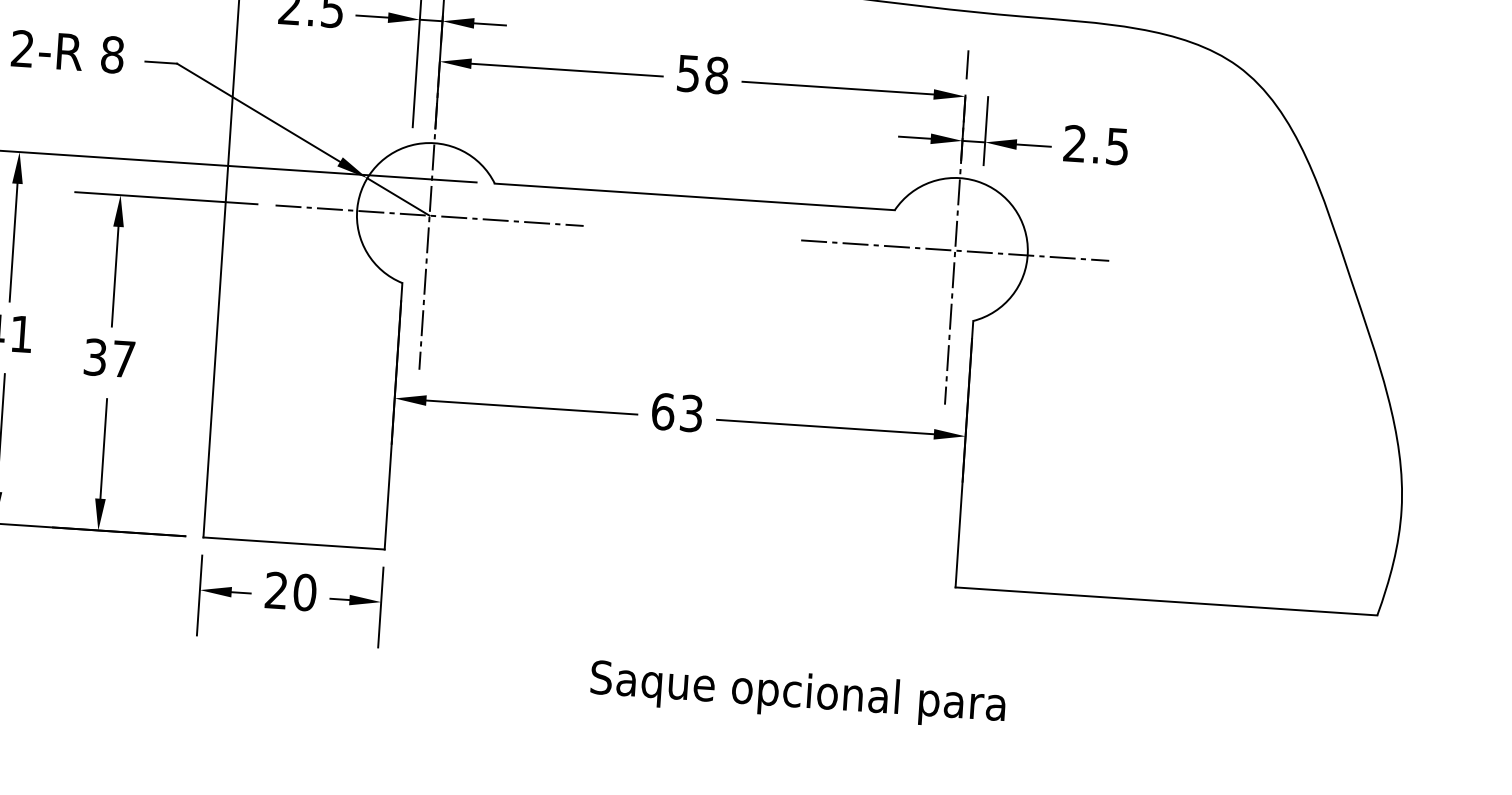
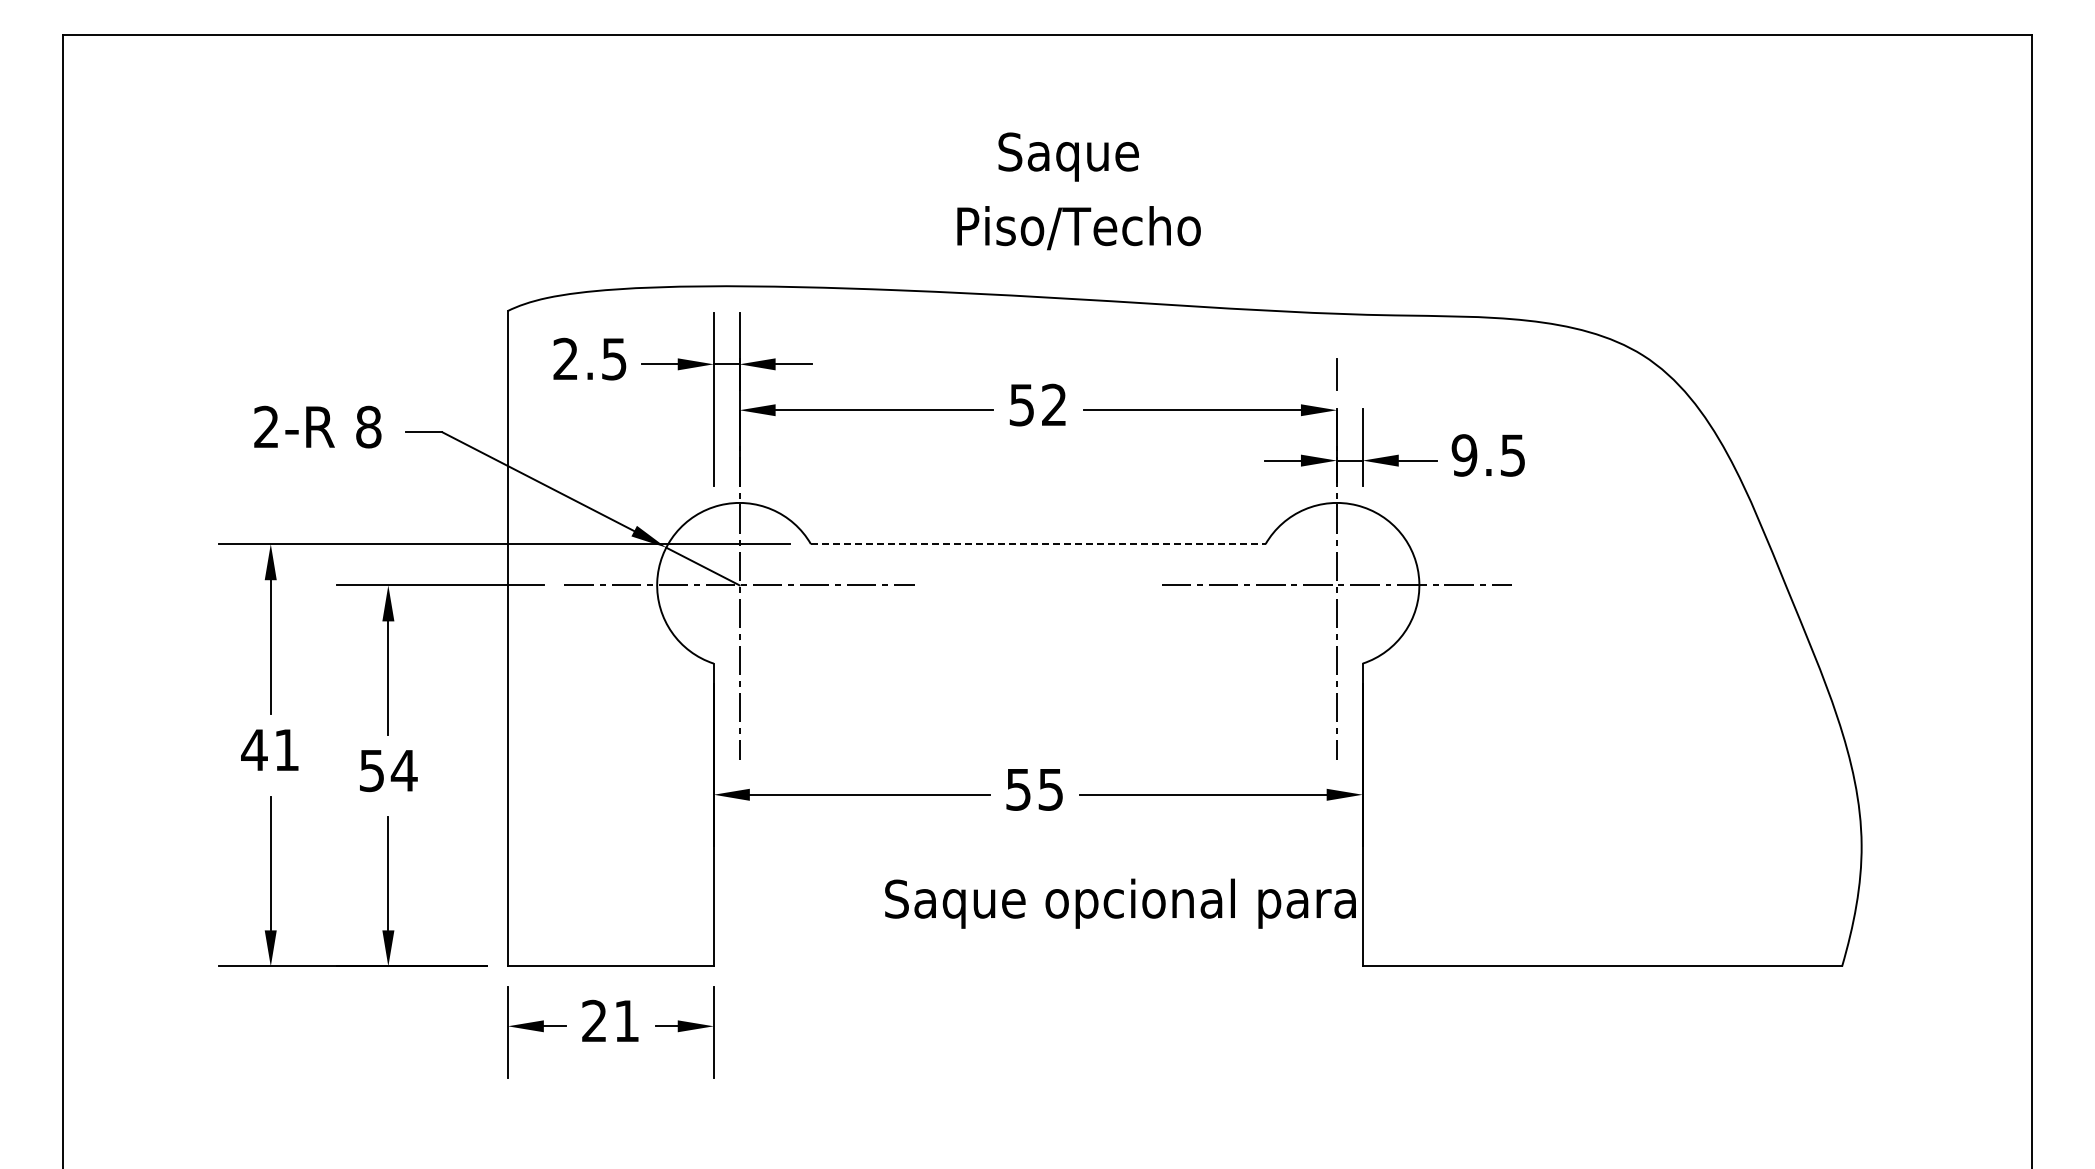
text: (717, 75) -> (1054, 404), 58 -> 52
text: (1074, 143) -> (1464, 455), 2.5 -> 9.5
line: (694, 197) -> (1038, 544), solid -> dashed
text: (109, 358) -> (388, 770), 37 -> 54
text: (677, 412) -> (1034, 789), 63 -> 55
text: (304, 591) -> (626, 1020), 20 -> 21
text: (798, 694) -> (1120, 903), moved

